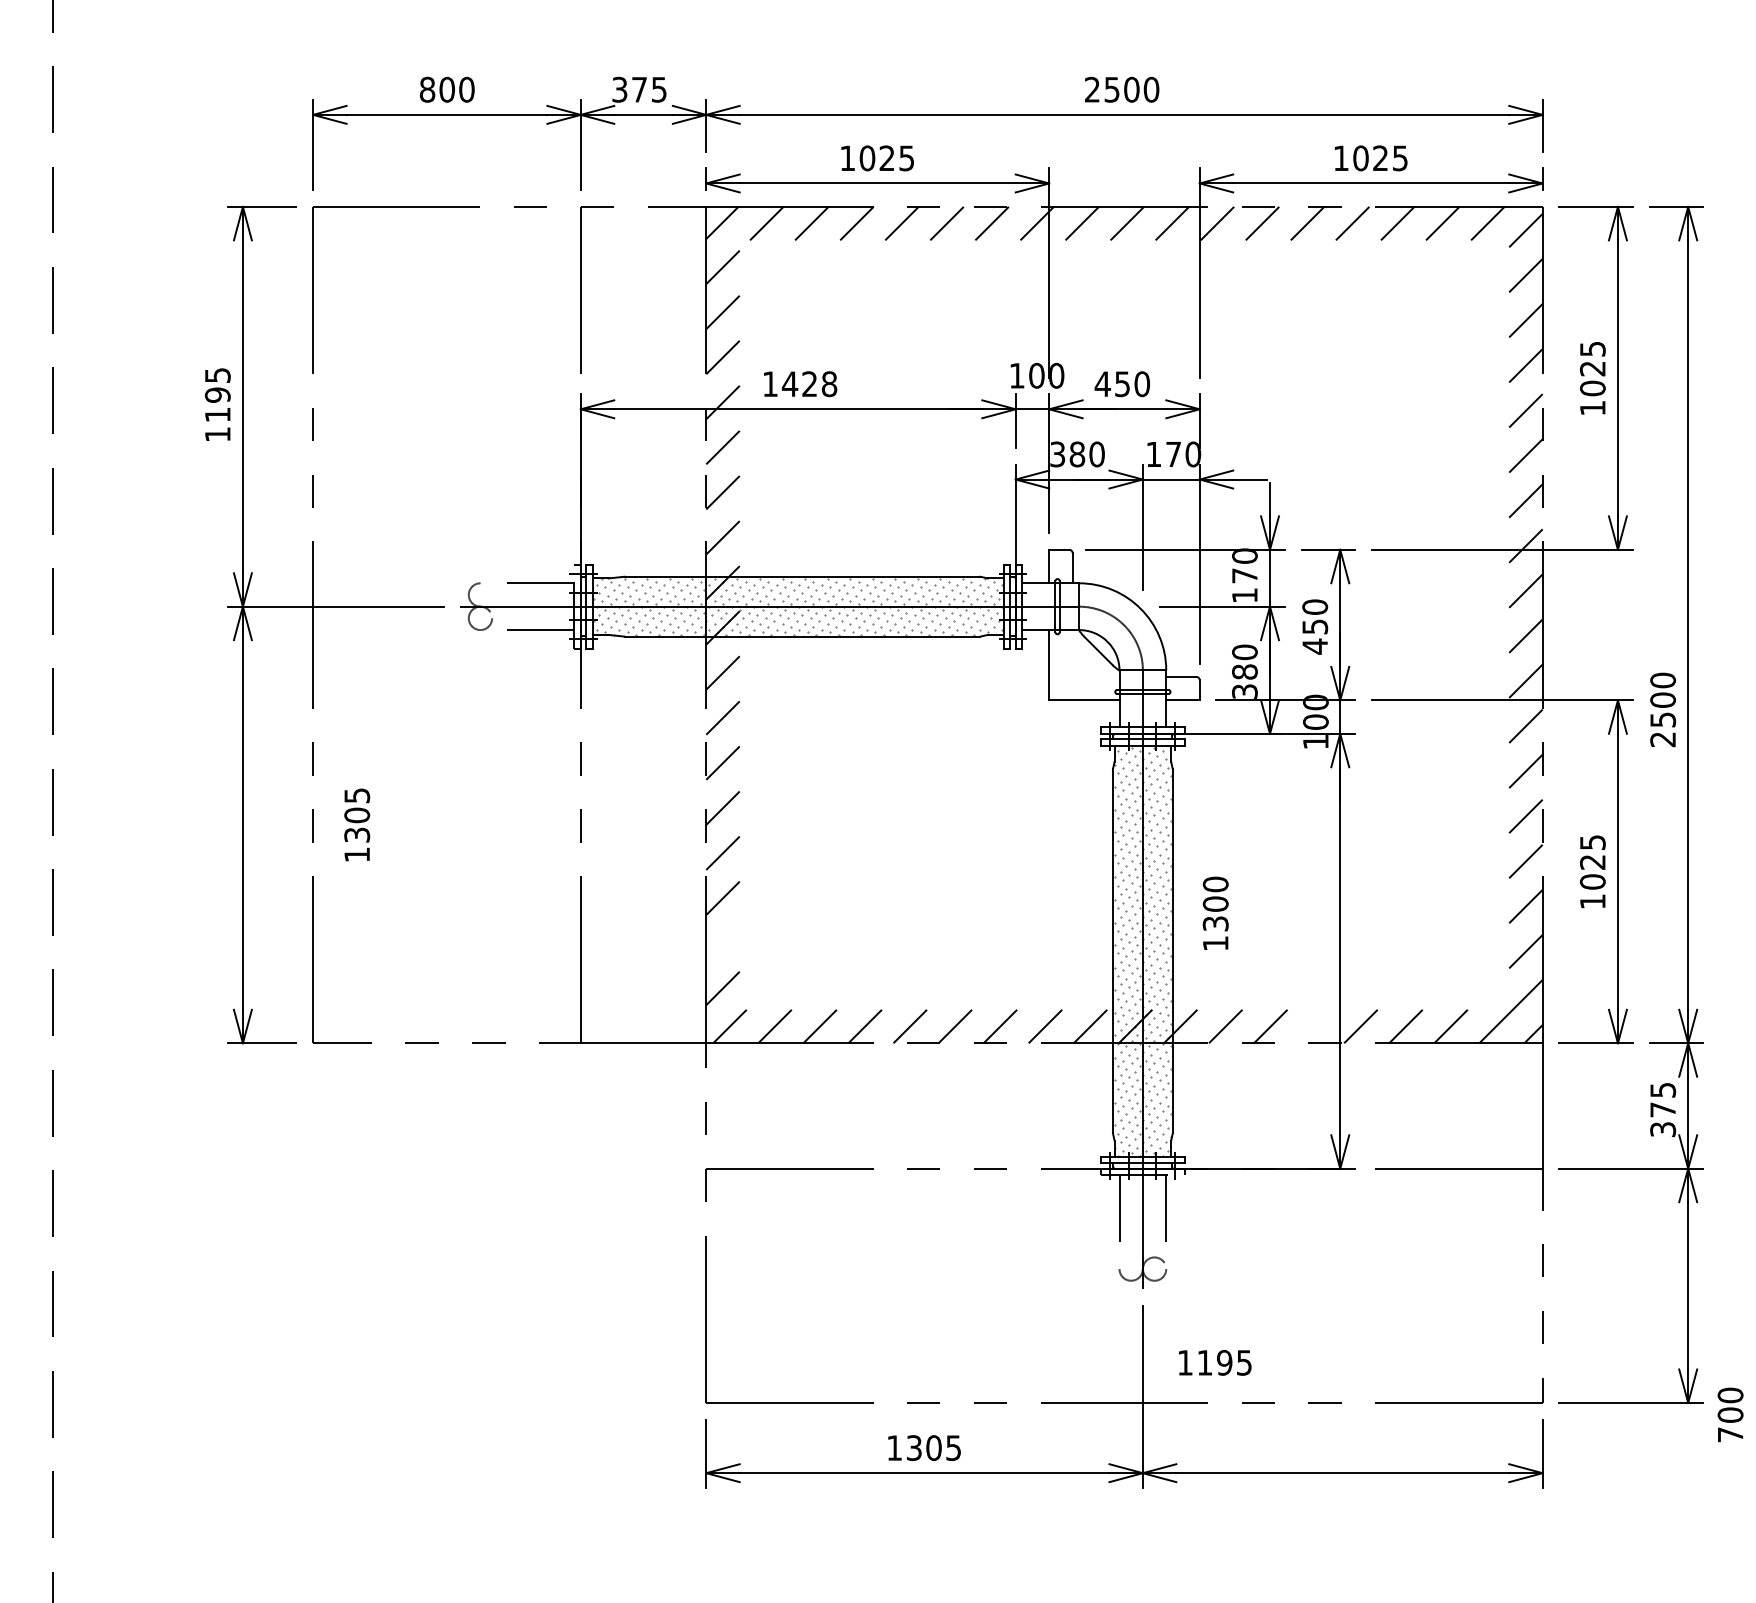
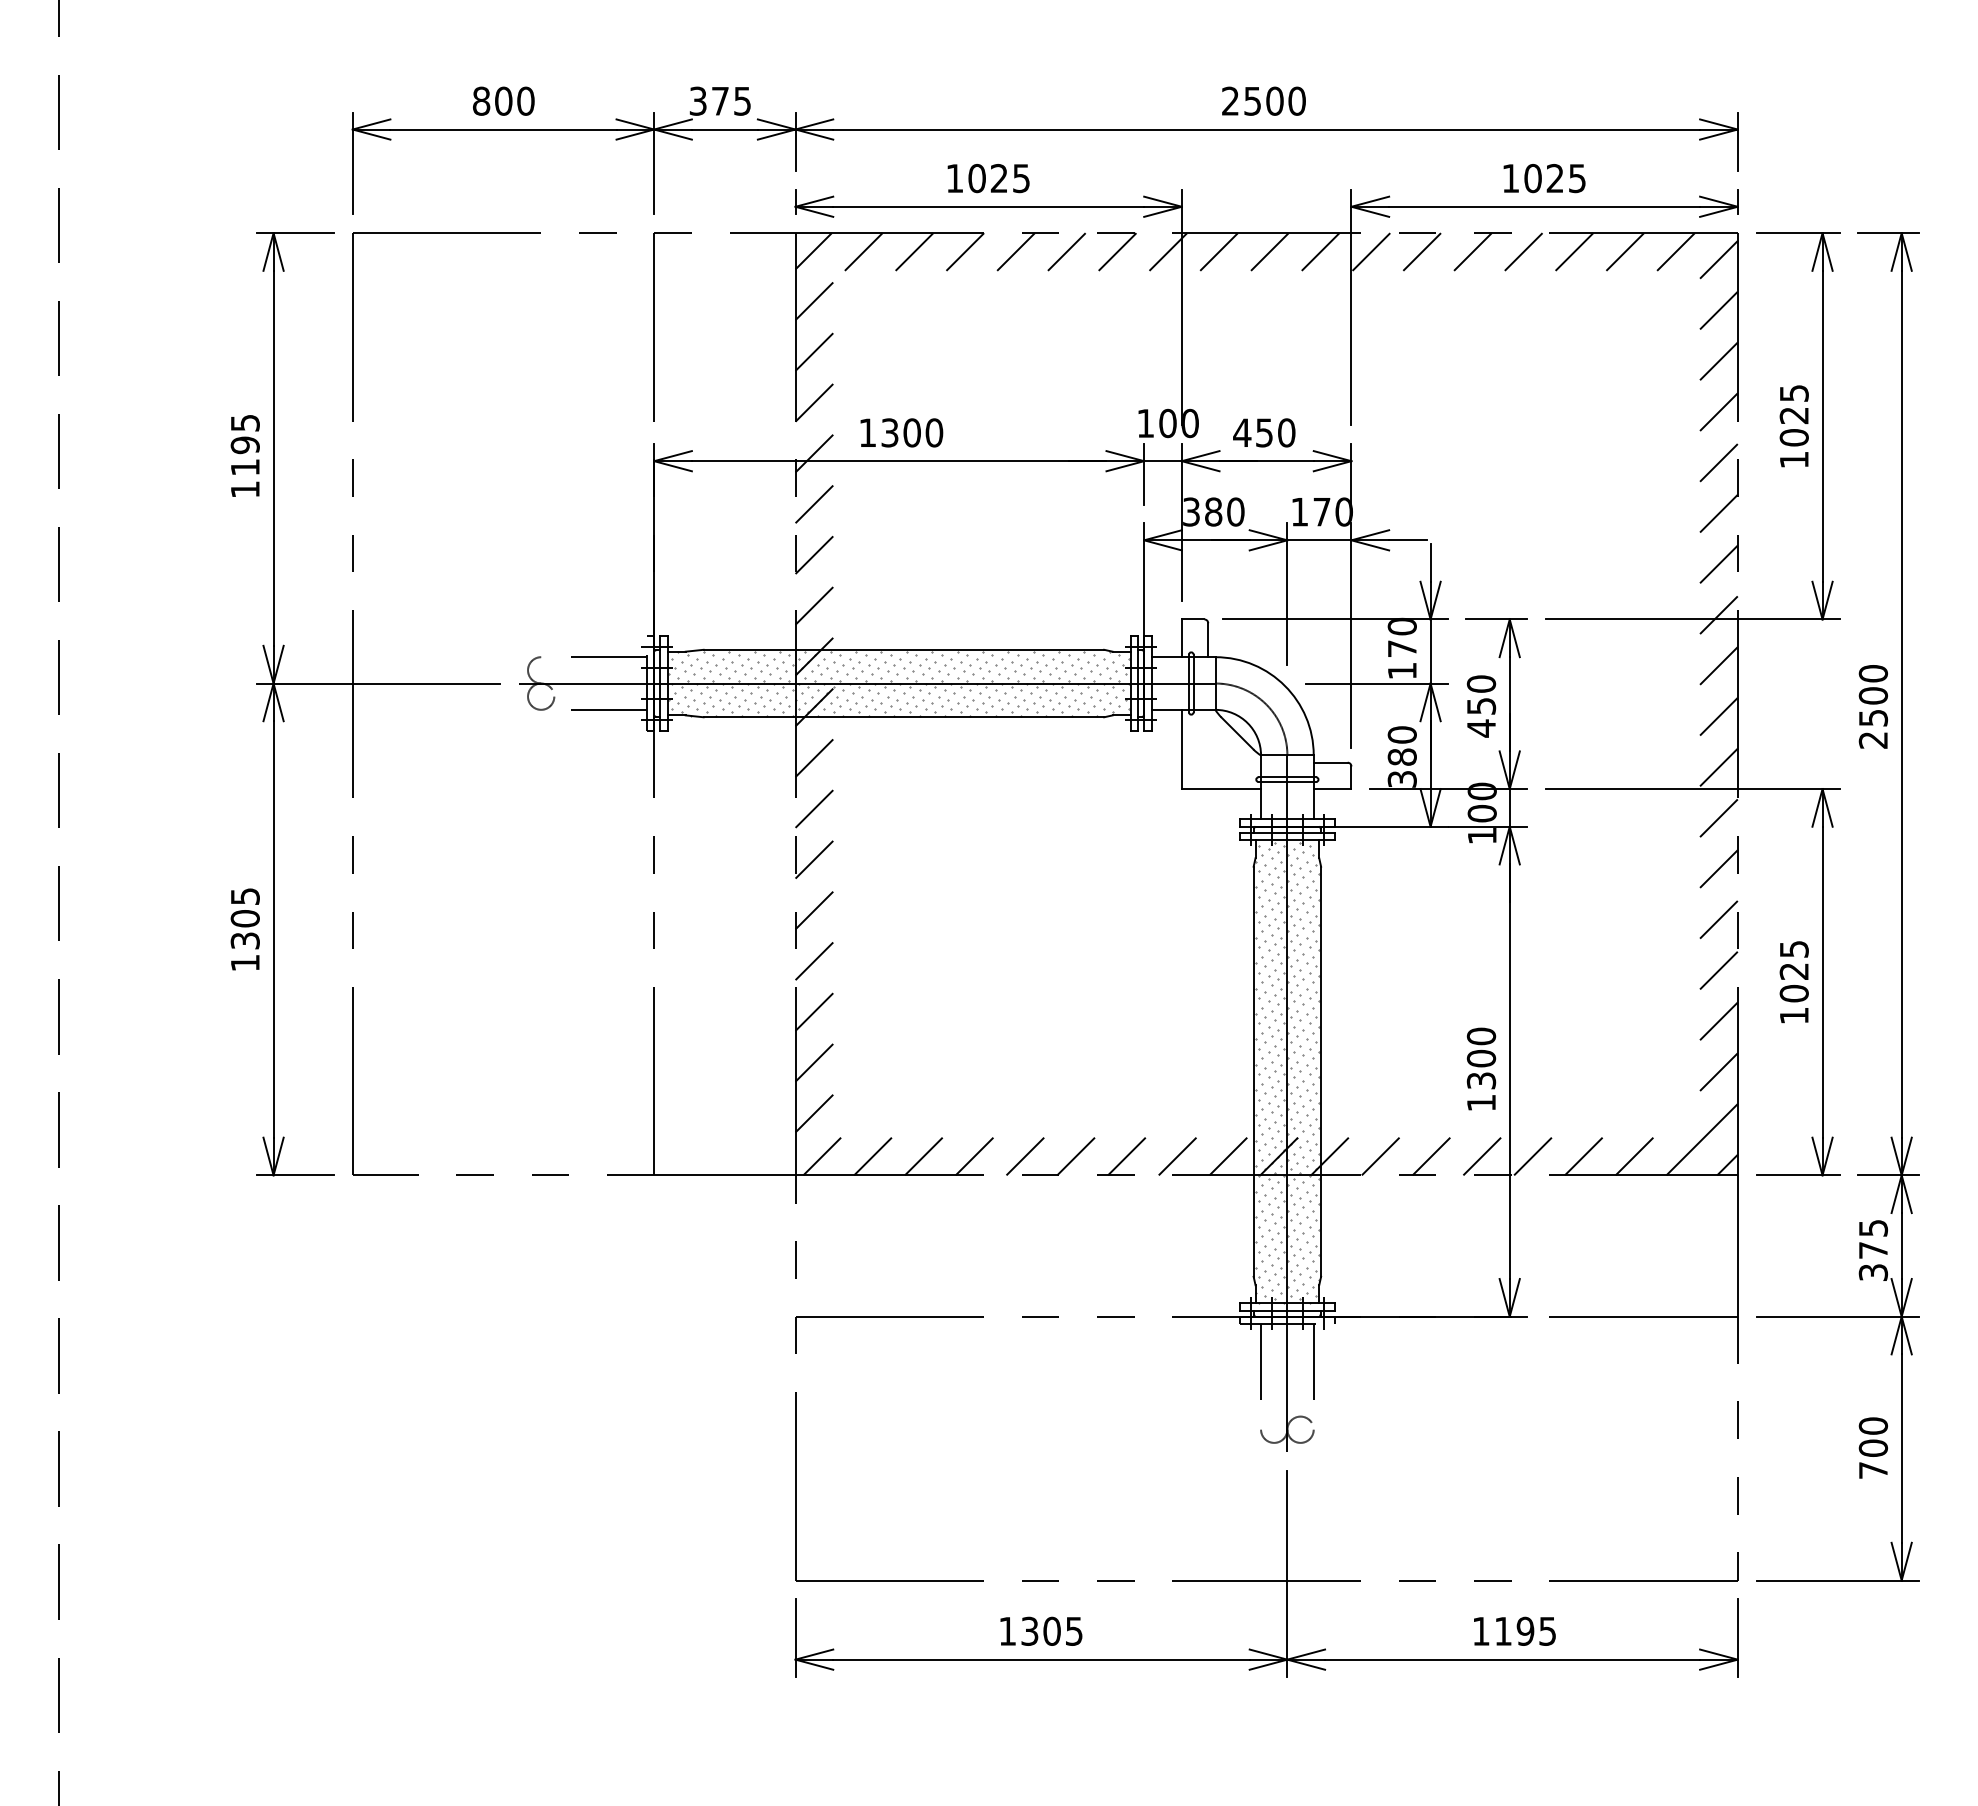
text: (809, 383) -> (911, 432), 1428 -> 1300
text: (1662, 709) -> (1872, 706), moved
text: (356, 825) -> (244, 929), moved
text: (1215, 912) -> (1481, 1068), moved
line: (723, 943) -> (814, 1062), added
line: (1316, 1026) -> (1482, 1156), added
text: (1214, 1362) -> (1514, 1630), moved
text: (1729, 1414) -> (1872, 1447), moved

